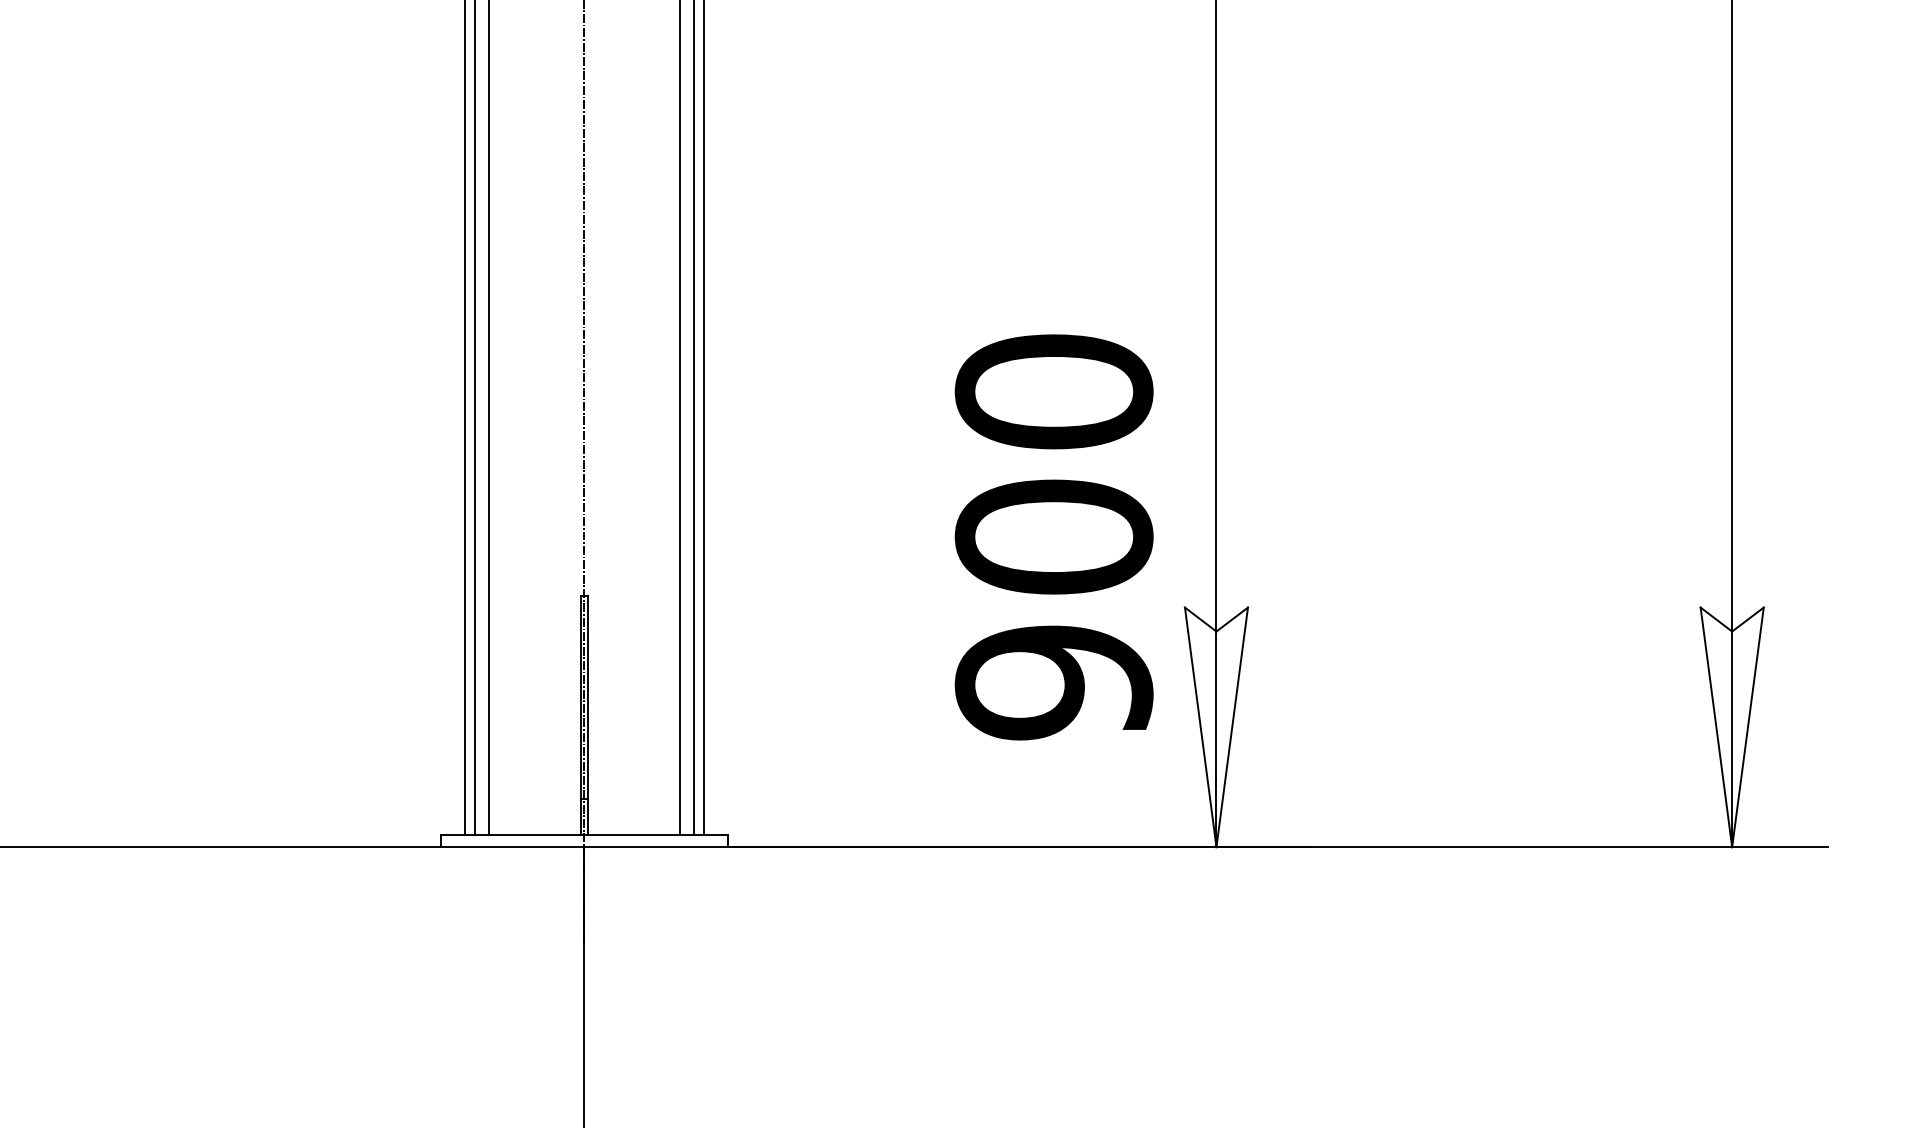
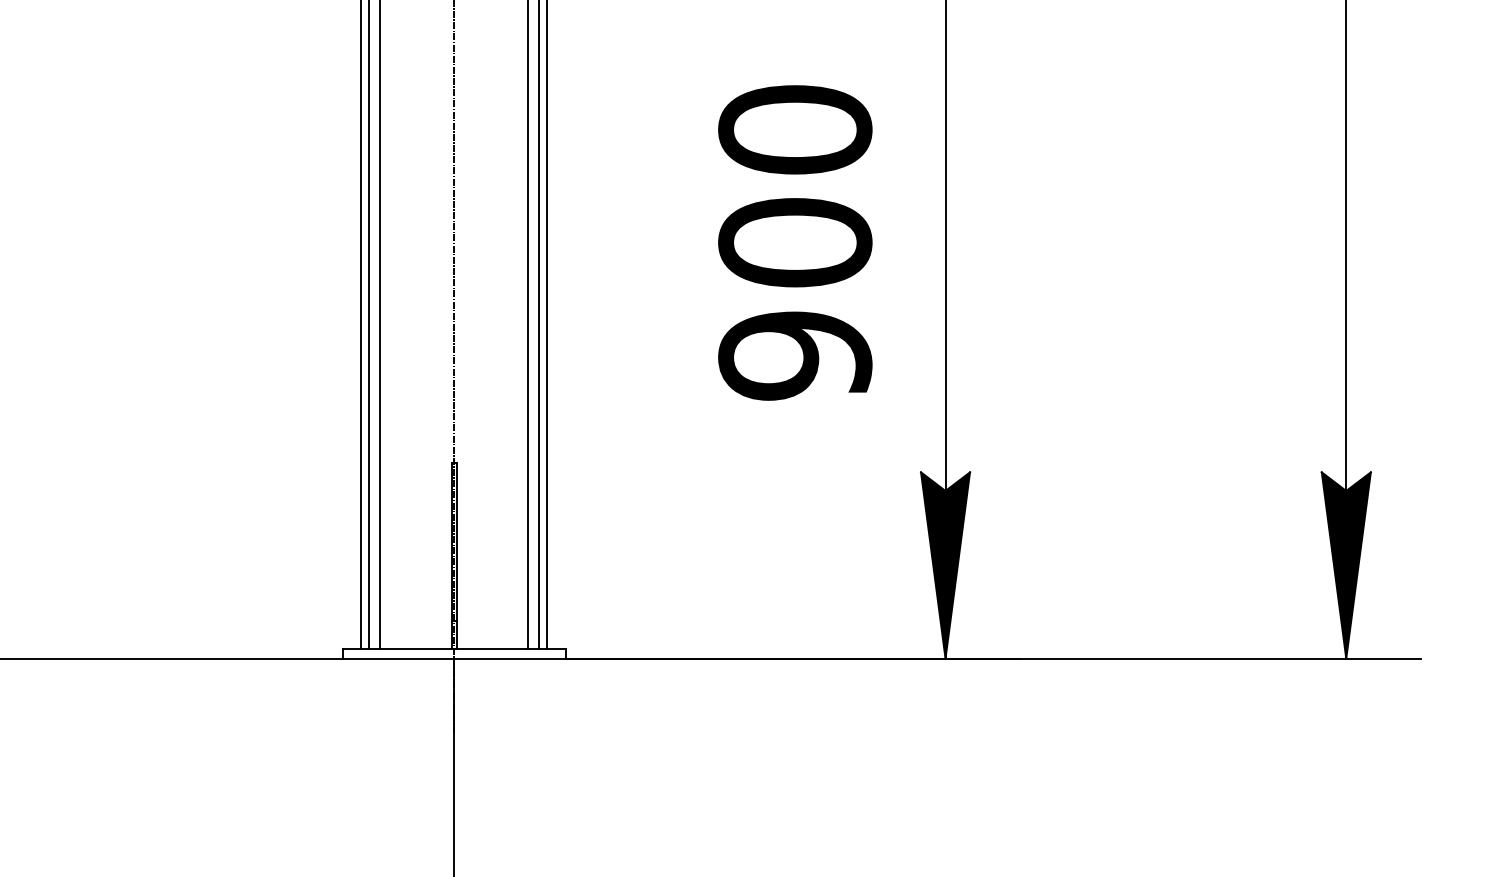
text: (1053, 537) -> (794, 243), moved
fill: (1215, 727) -> (944, 565), added
fill: (1731, 727) -> (1345, 565), added

